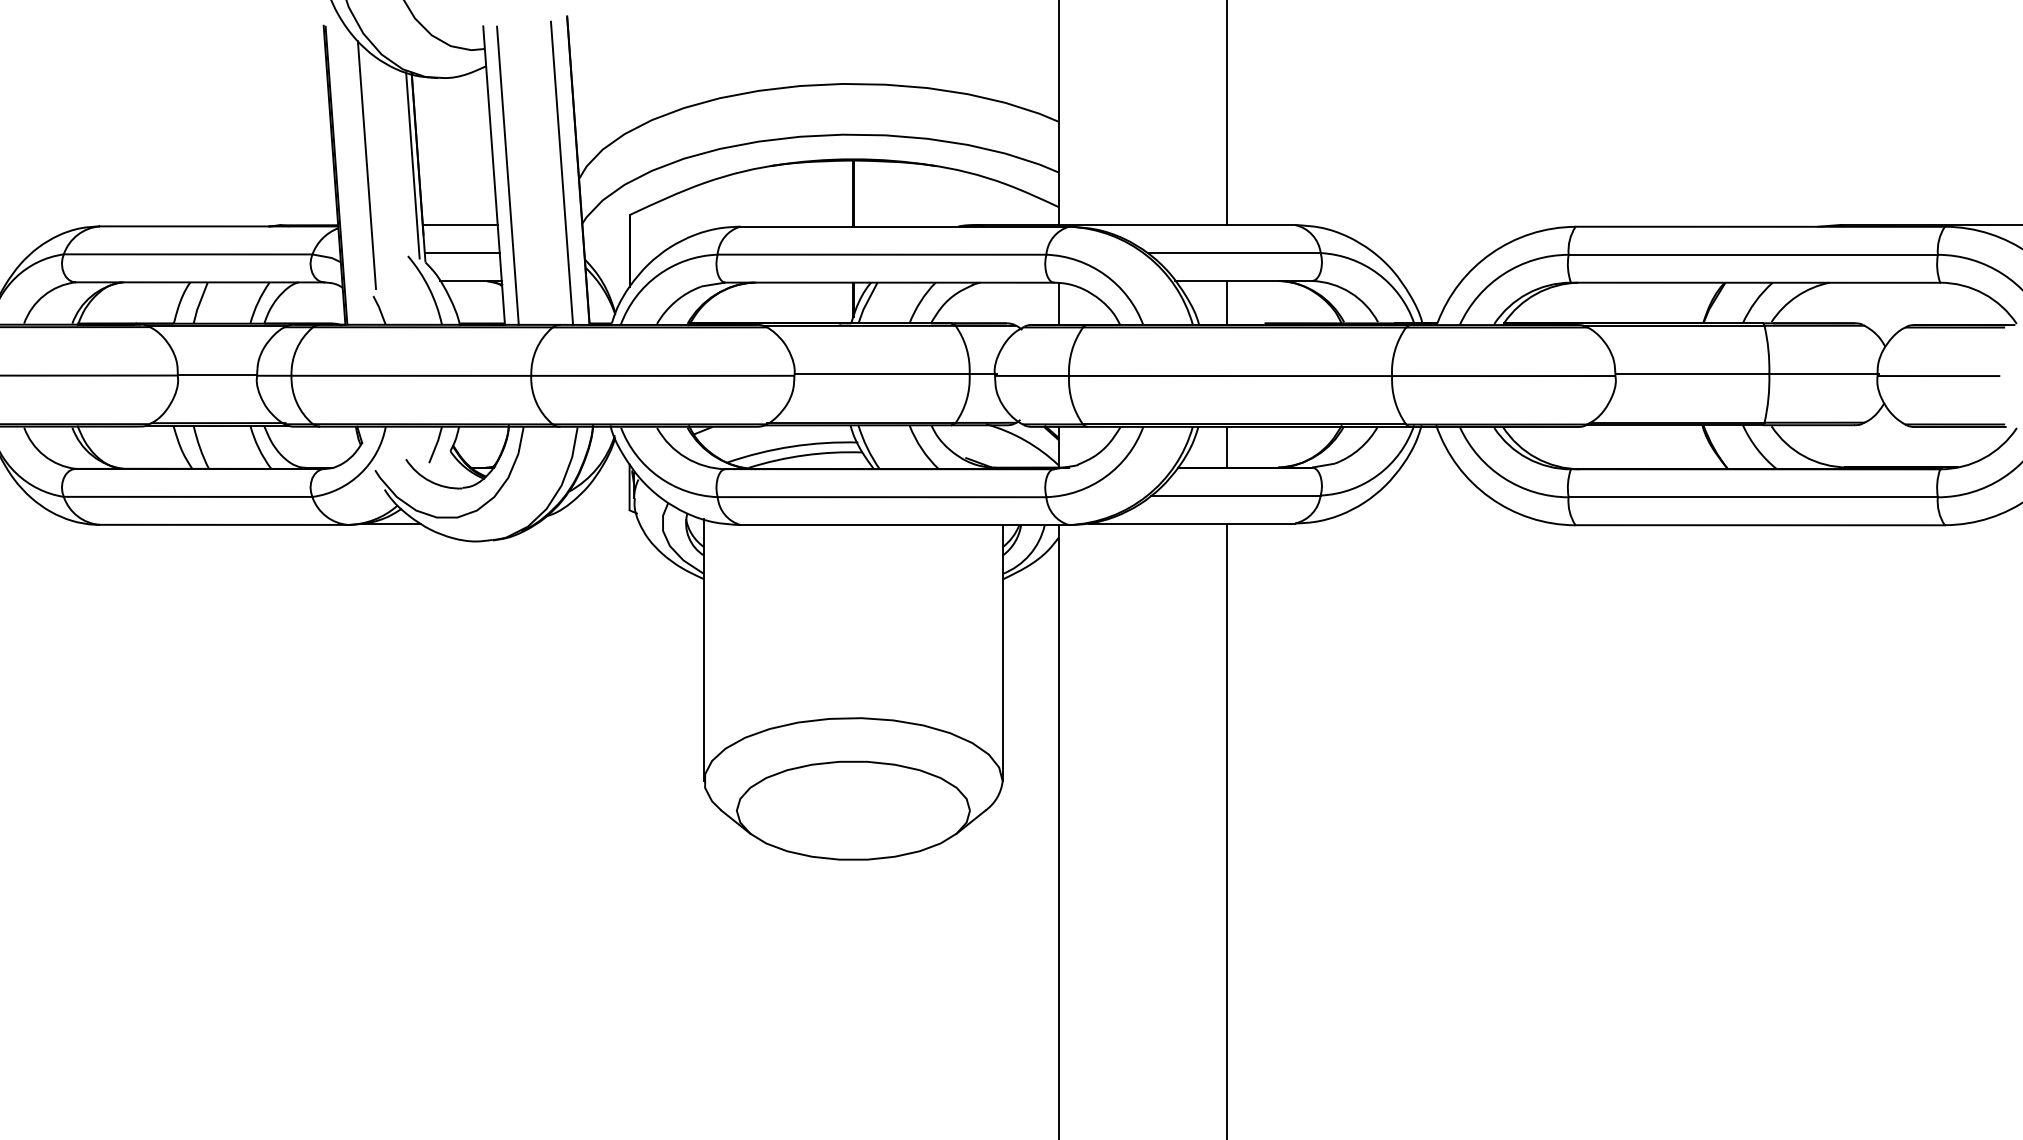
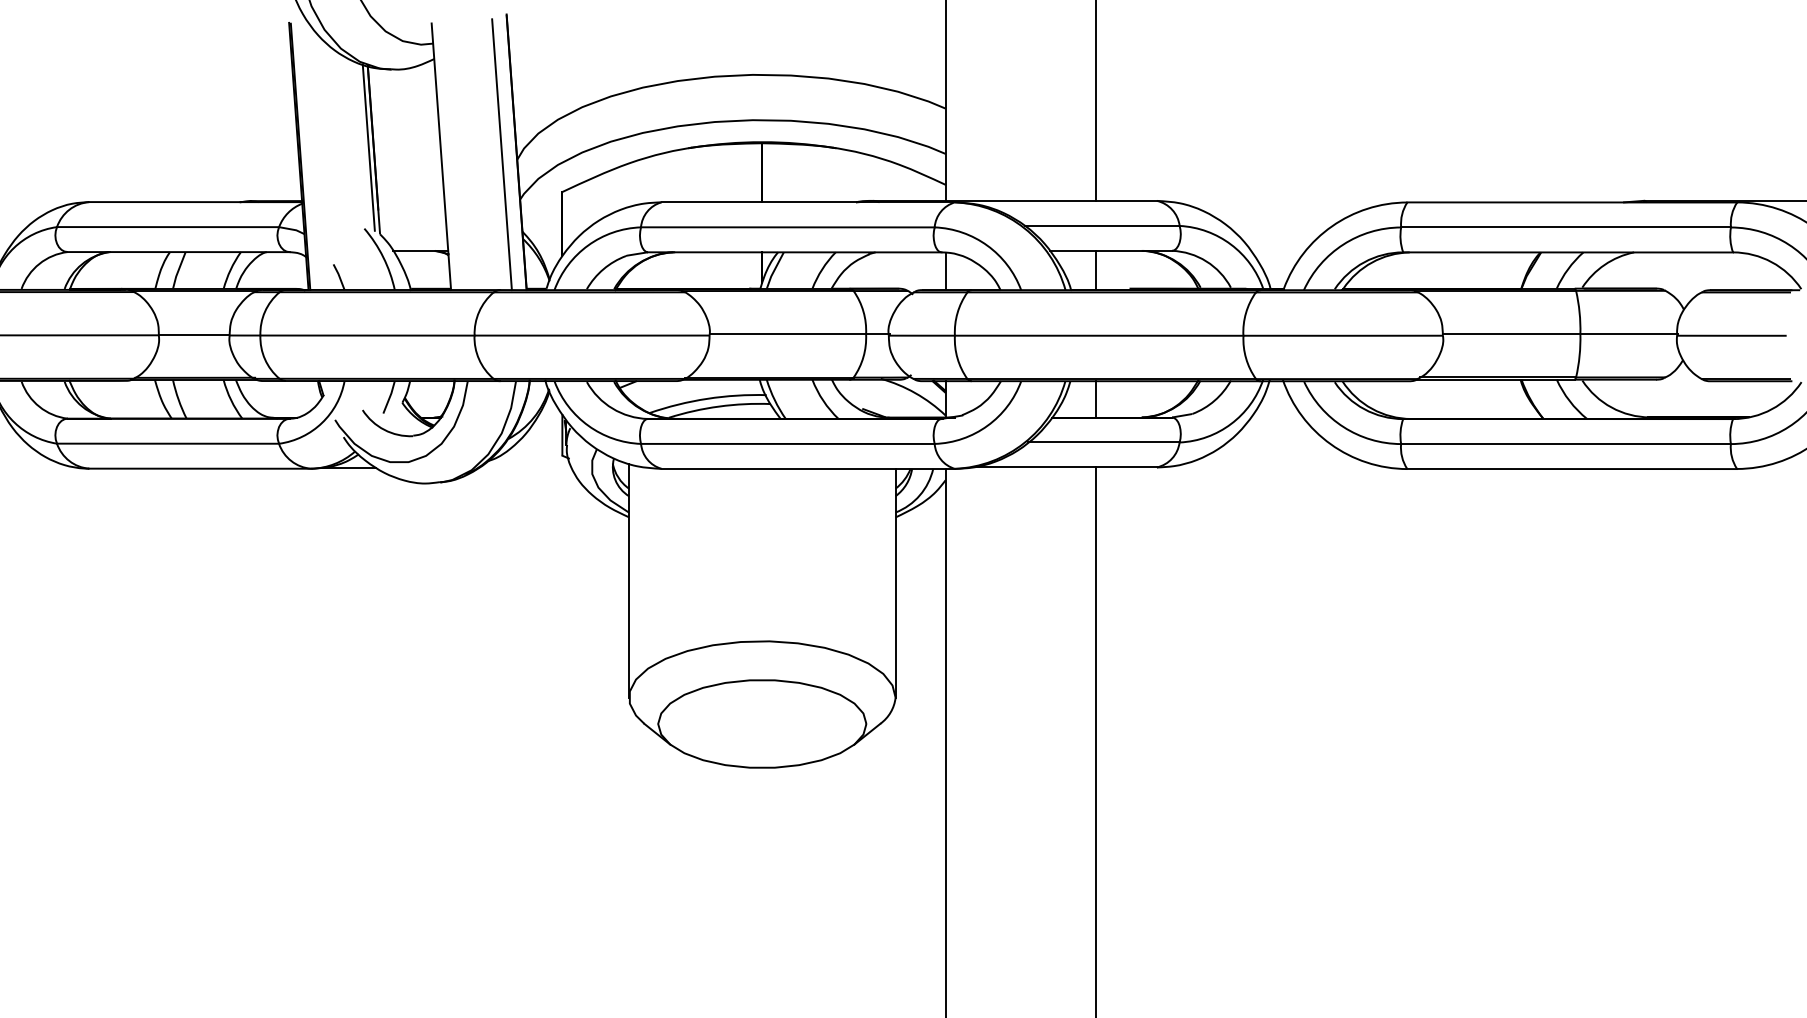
line: (366, 164) -> (327, 146), removed
line: (507, 175) -> (453, 156), removed
line: (459, 225) -> (410, 201), removed
line: (461, 253) -> (412, 226), removed

